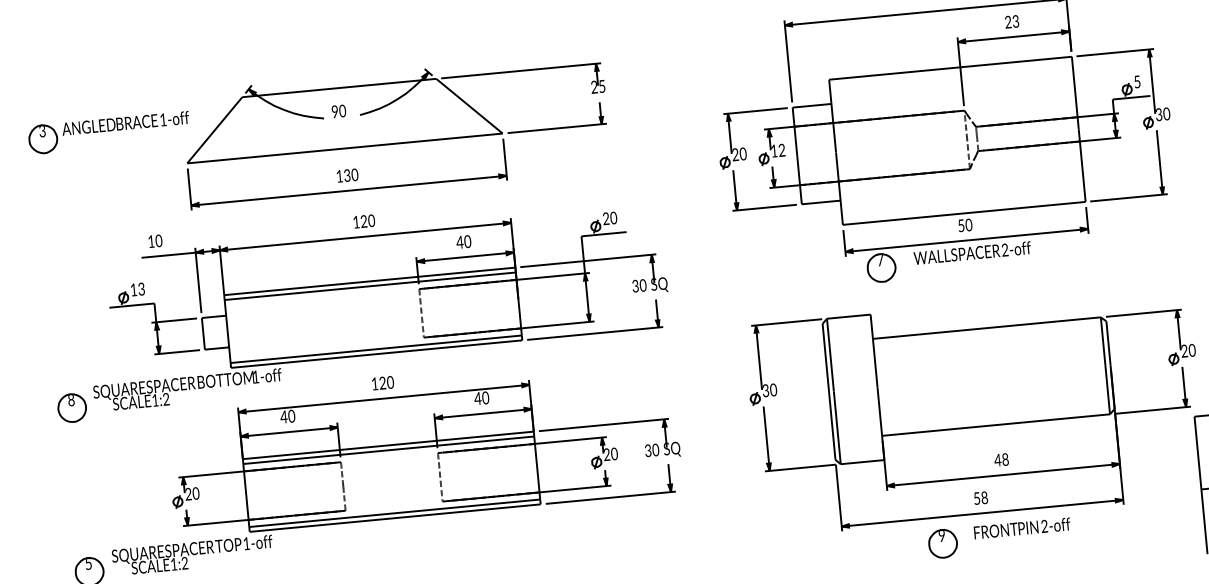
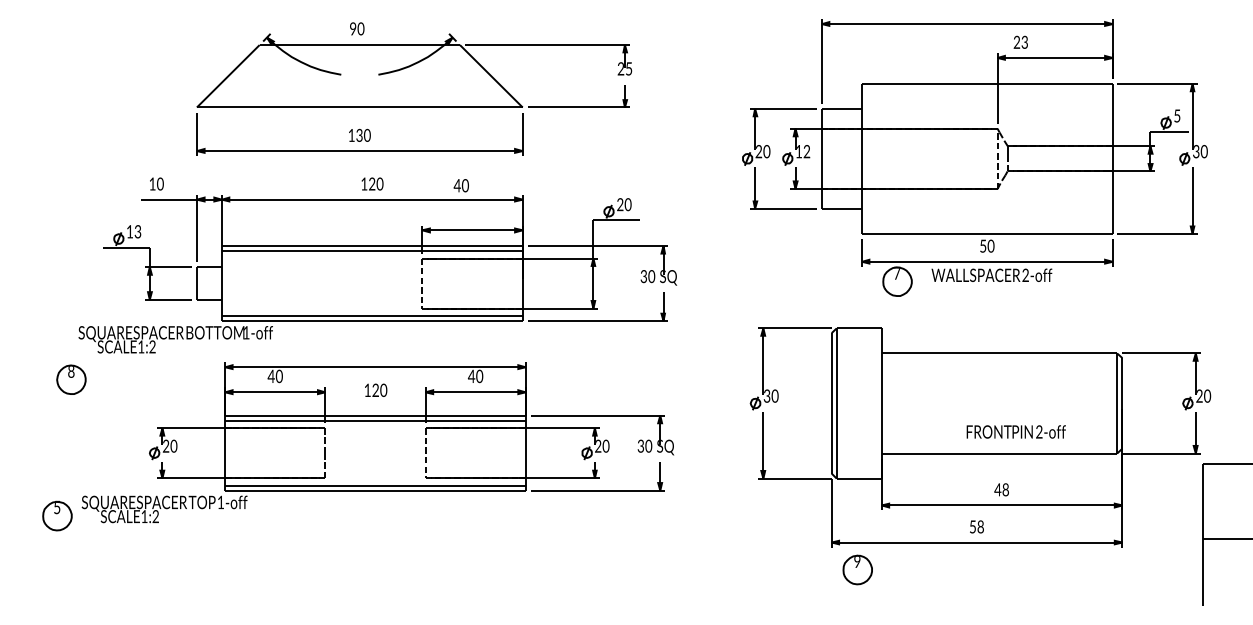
text: (1011, 21) -> (1020, 41), moved
text: (339, 110) -> (357, 28), moved
part: (108, 132) -> (119, 68), removed
text: (462, 241) -> (460, 185), moved
text: (383, 382) -> (376, 389), moved
part: (72, 407) -> (71, 379), moved
text: (1021, 528) -> (1015, 431), moved
part: (942, 543) -> (857, 569), moved

